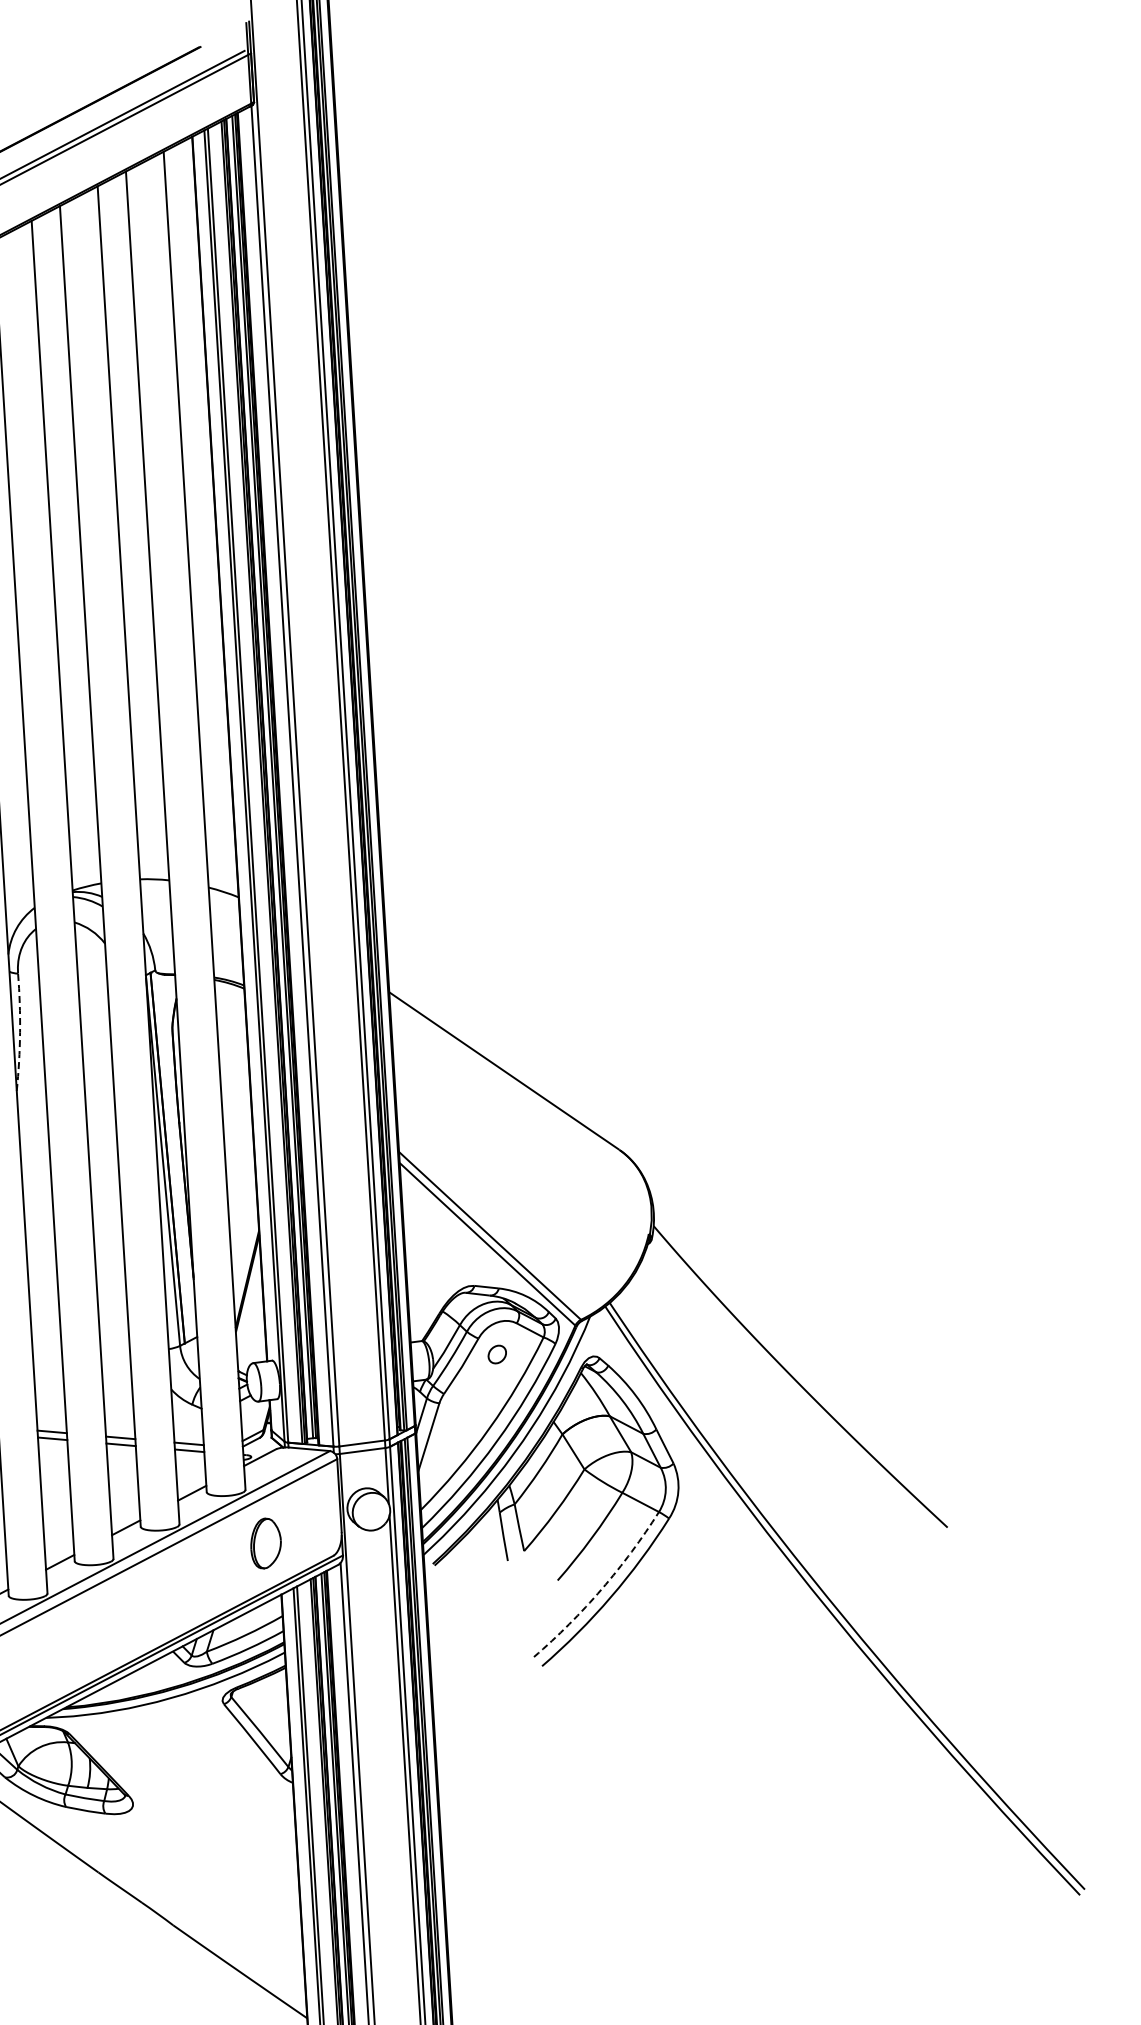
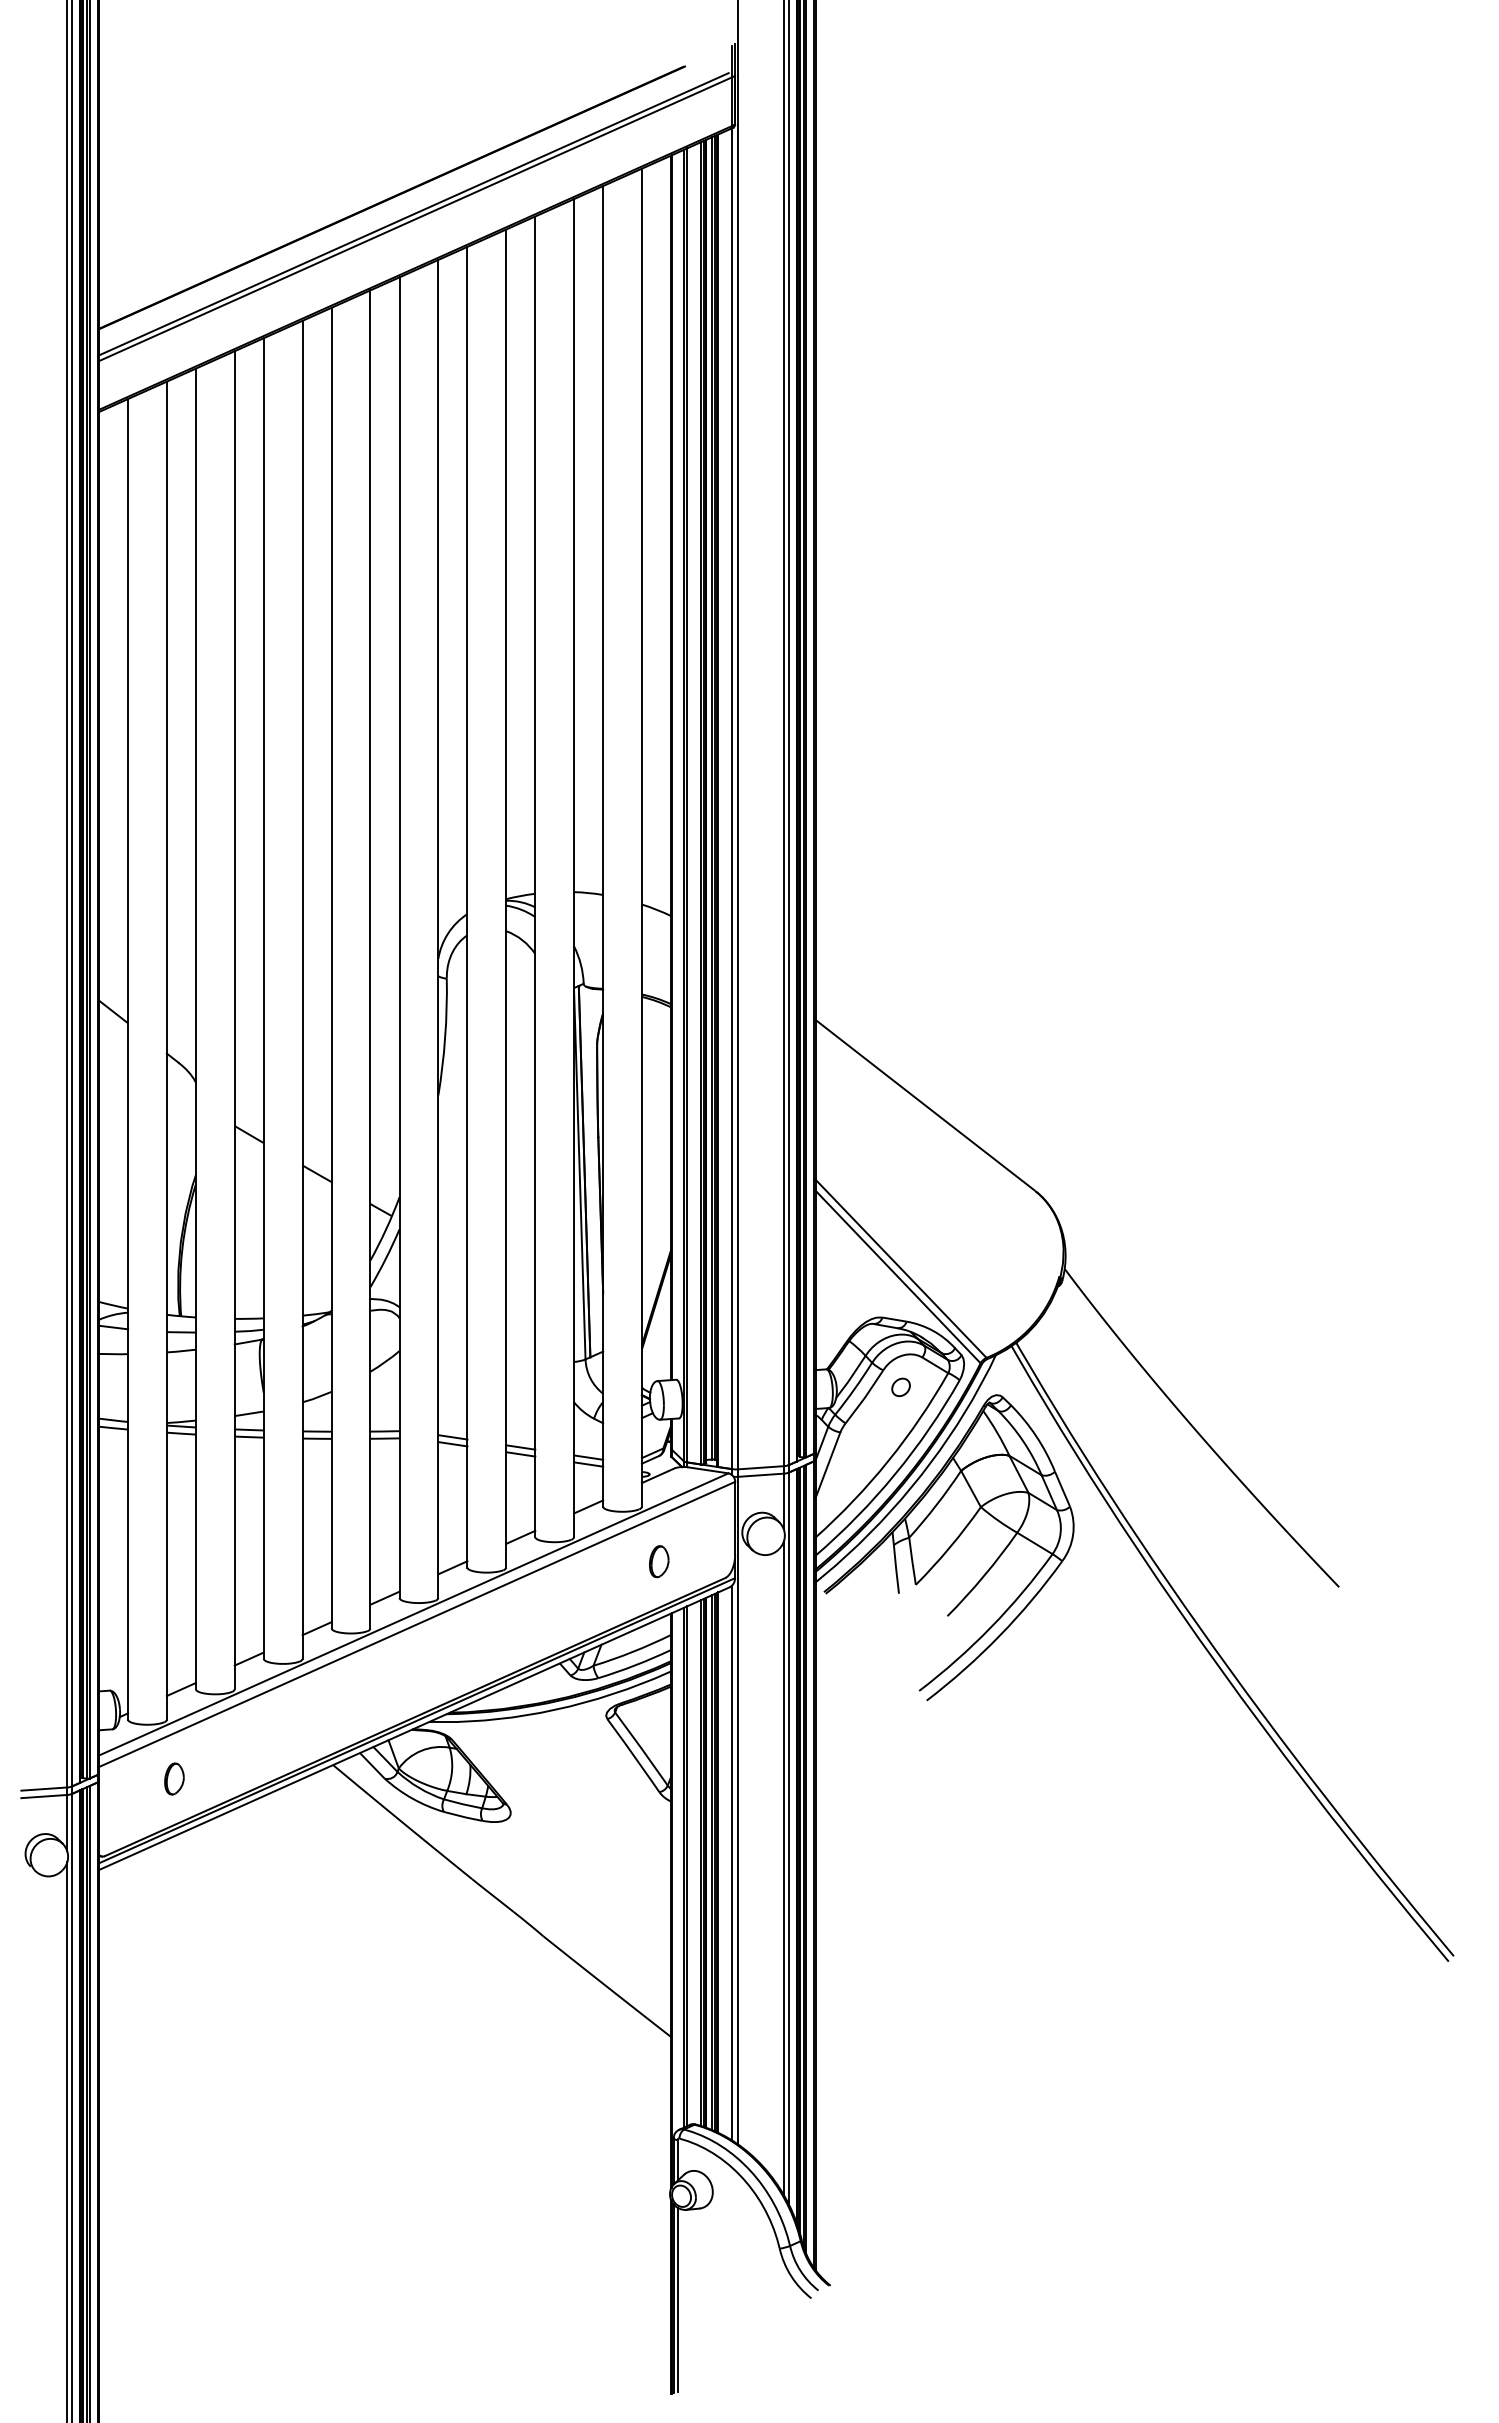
arc: (20, 1032) -> (445, 1037), dashed -> solid
part: (266, 1543) -> (659, 1561), size x0.62
arc: (601, 1589) -> (990, 1627), dashed -> solid

